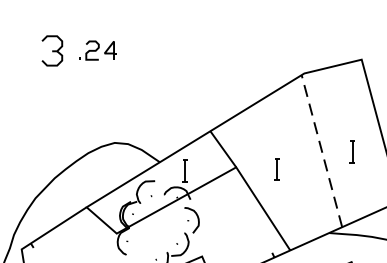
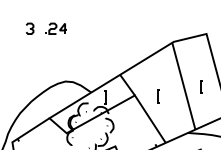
part: (51, 50) -> (29, 28), size x0.62
line: (323, 153) -> (184, 87), dashed -> solid

